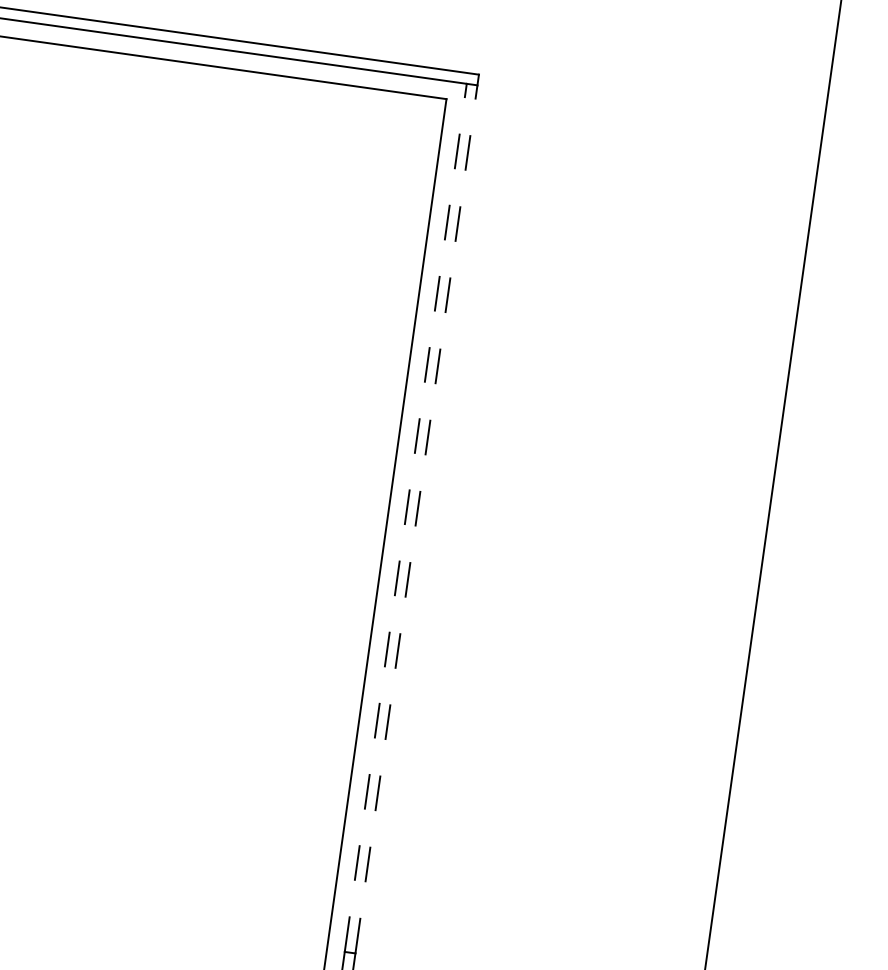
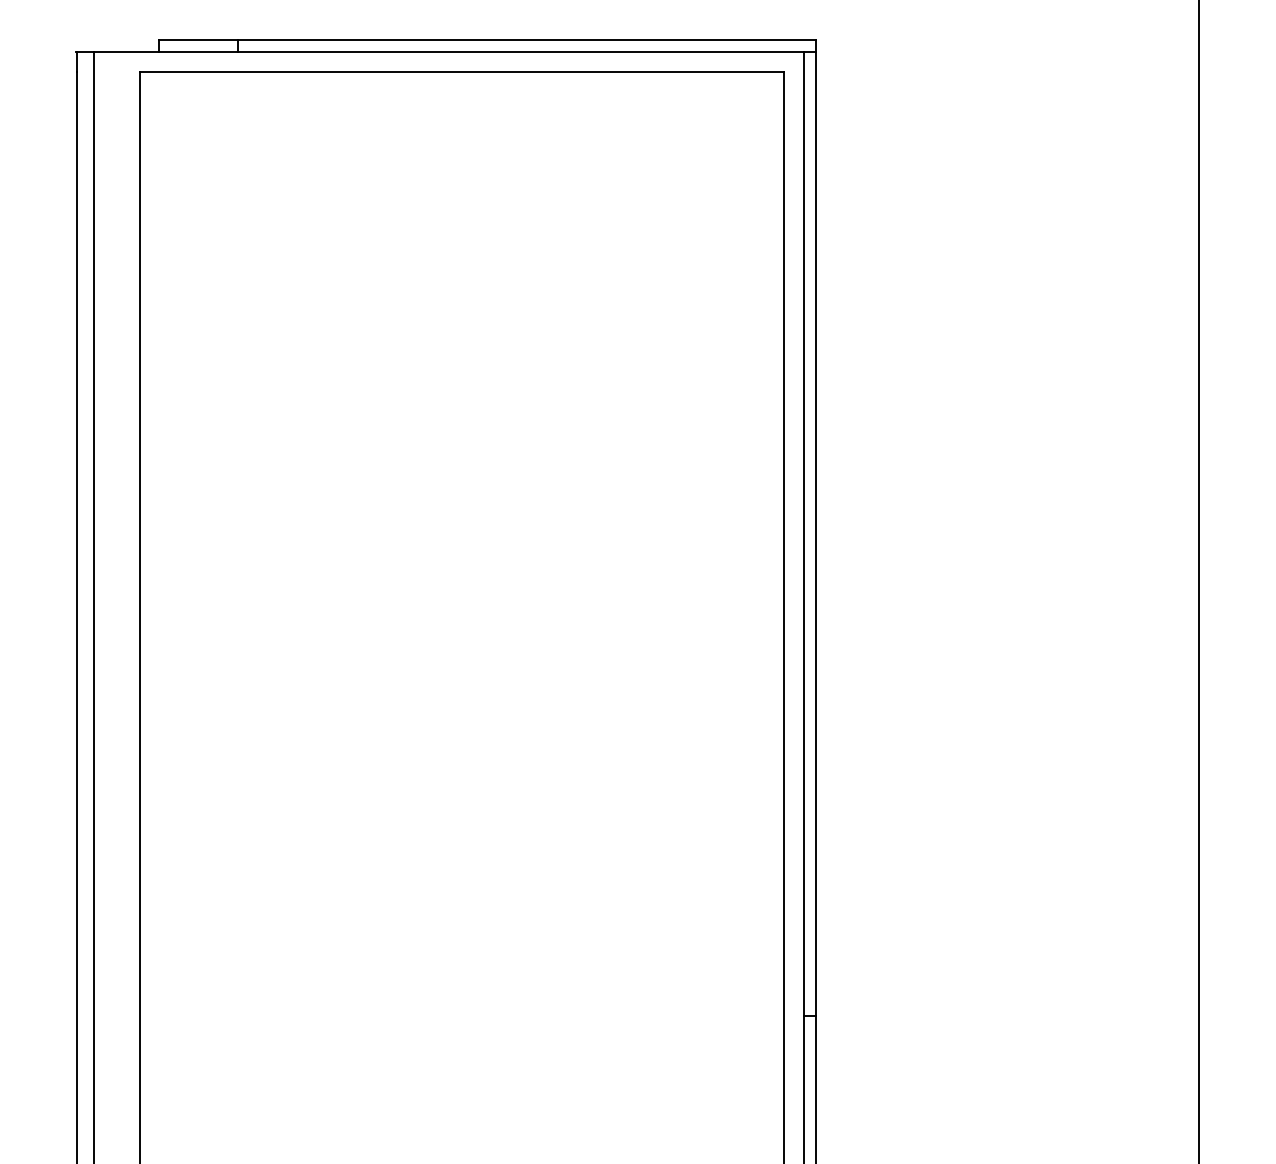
line: (405, 517) -> (803, 533), dashed -> solid
line: (416, 518) -> (815, 533), dashed -> solid

